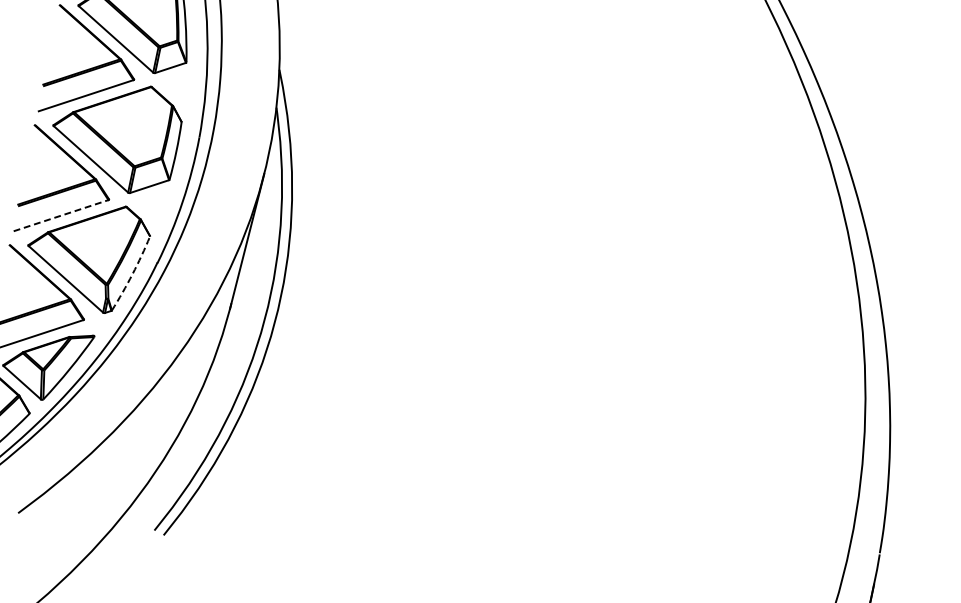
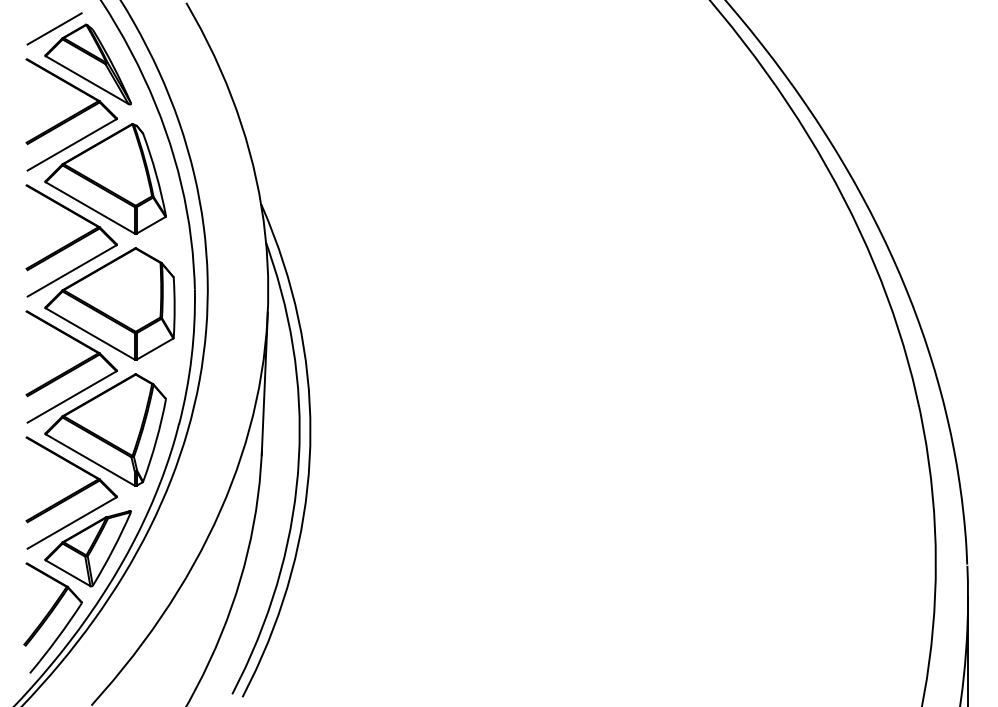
line: (61, 215) -> (72, 396), dashed -> solid
arc: (132, 273) -> (156, 440), dashed -> solid

